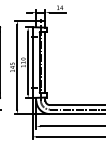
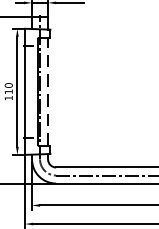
line: (45, 62) -> (48, 91), solid -> dashed

